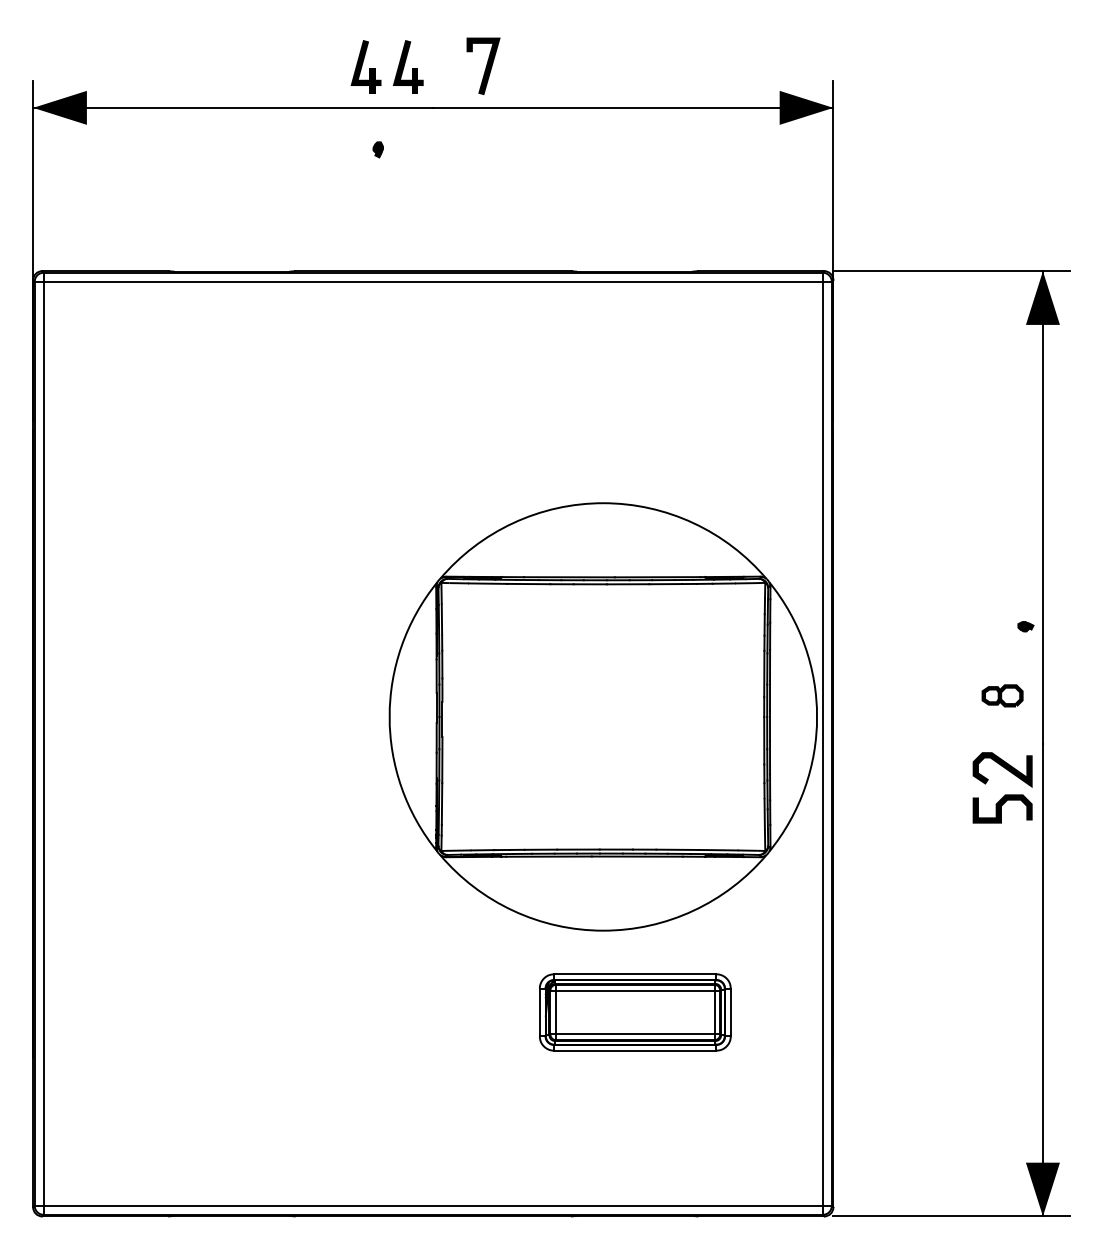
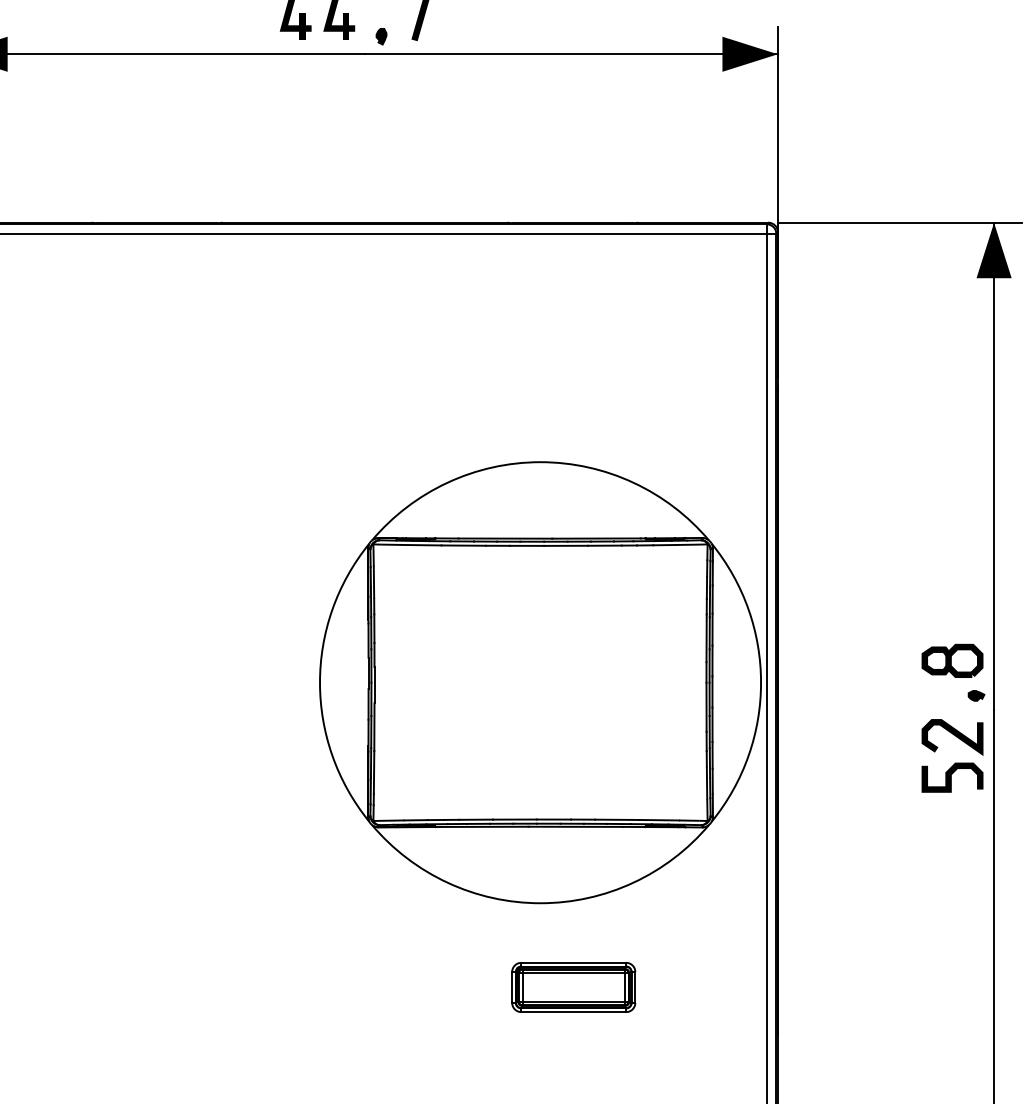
part: (377, 149) -> (380, 36), moved
part: (1025, 626) -> (976, 695), moved
part: (1002, 695) -> (952, 660), size x1.43
part: (635, 1011) -> (573, 986), size x0.62

